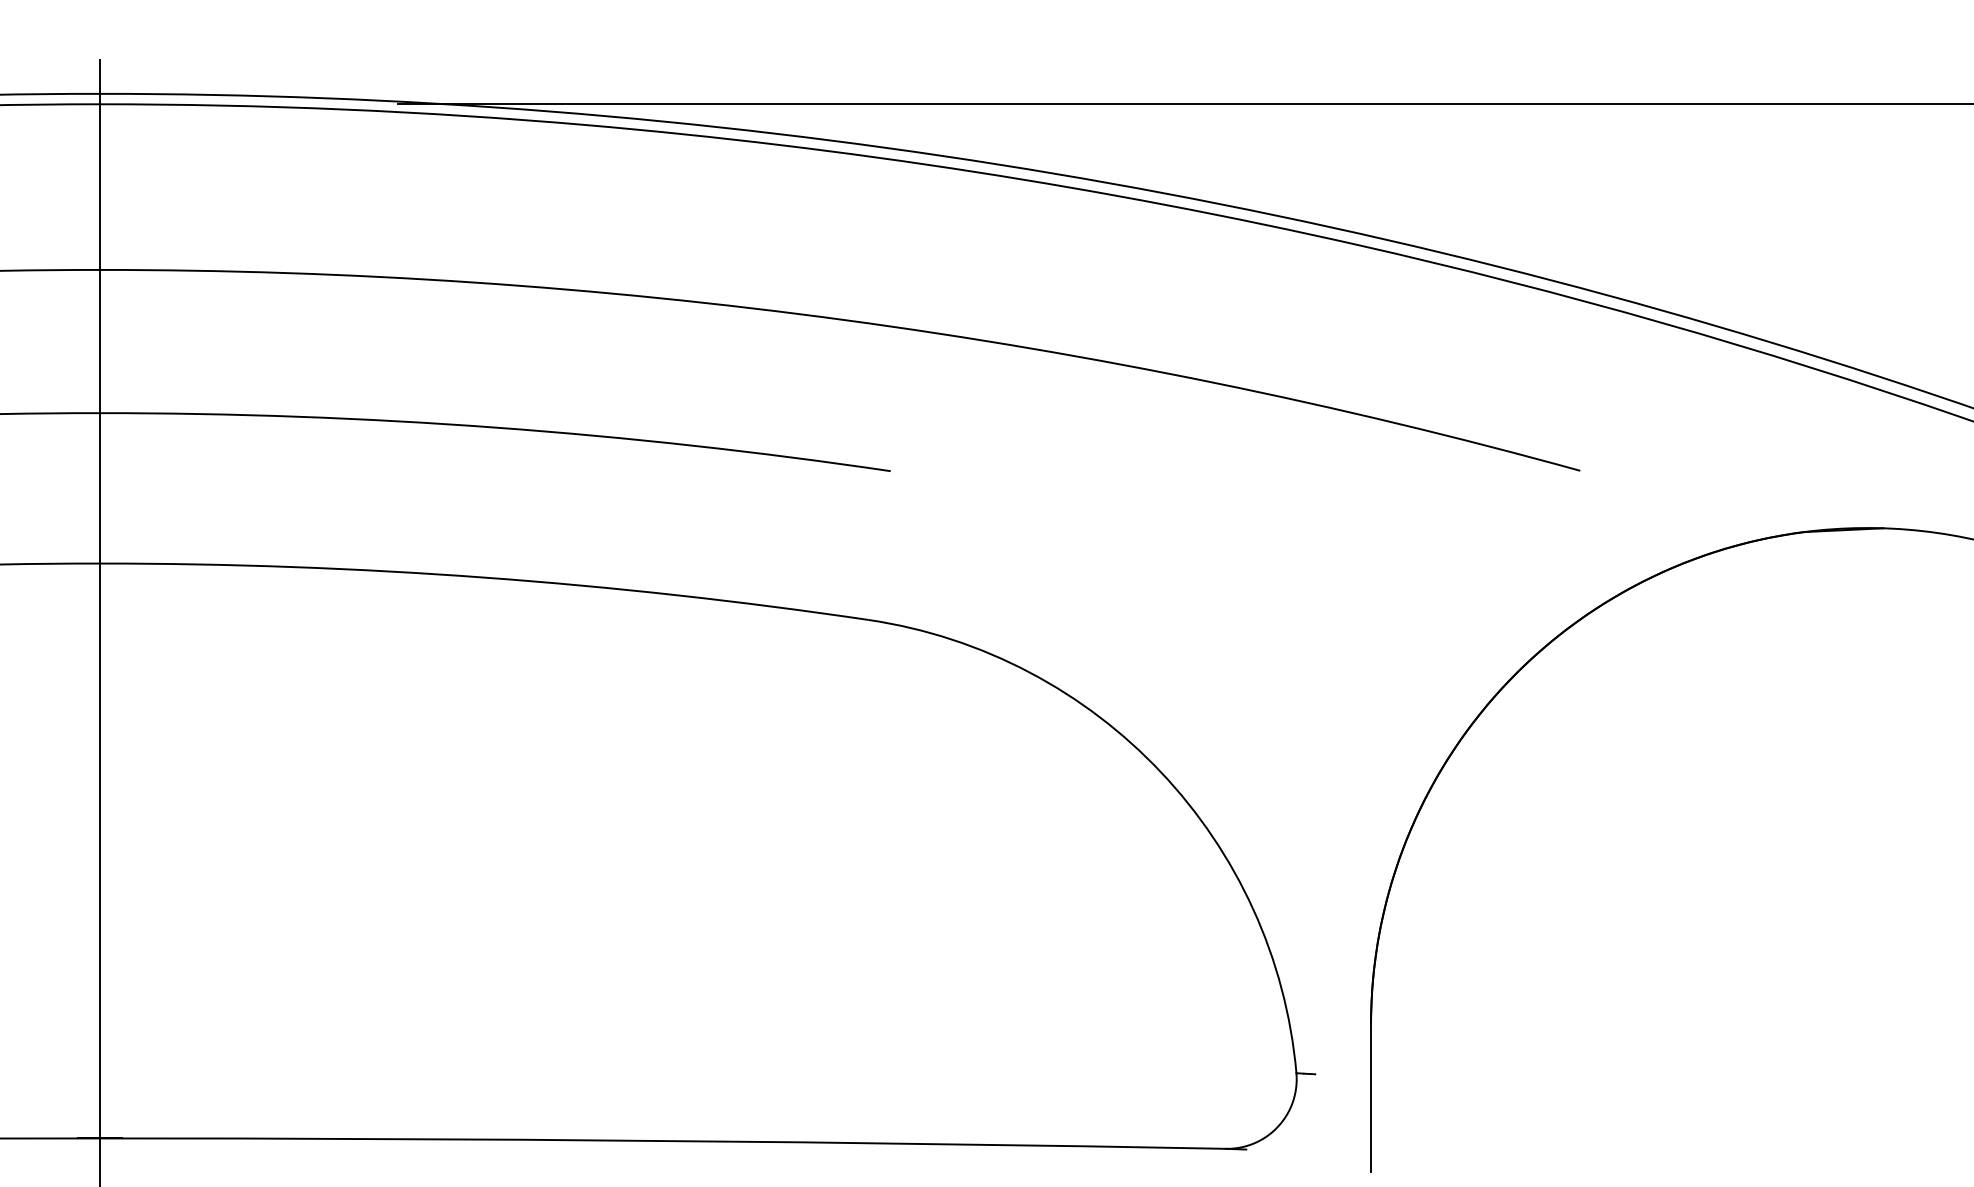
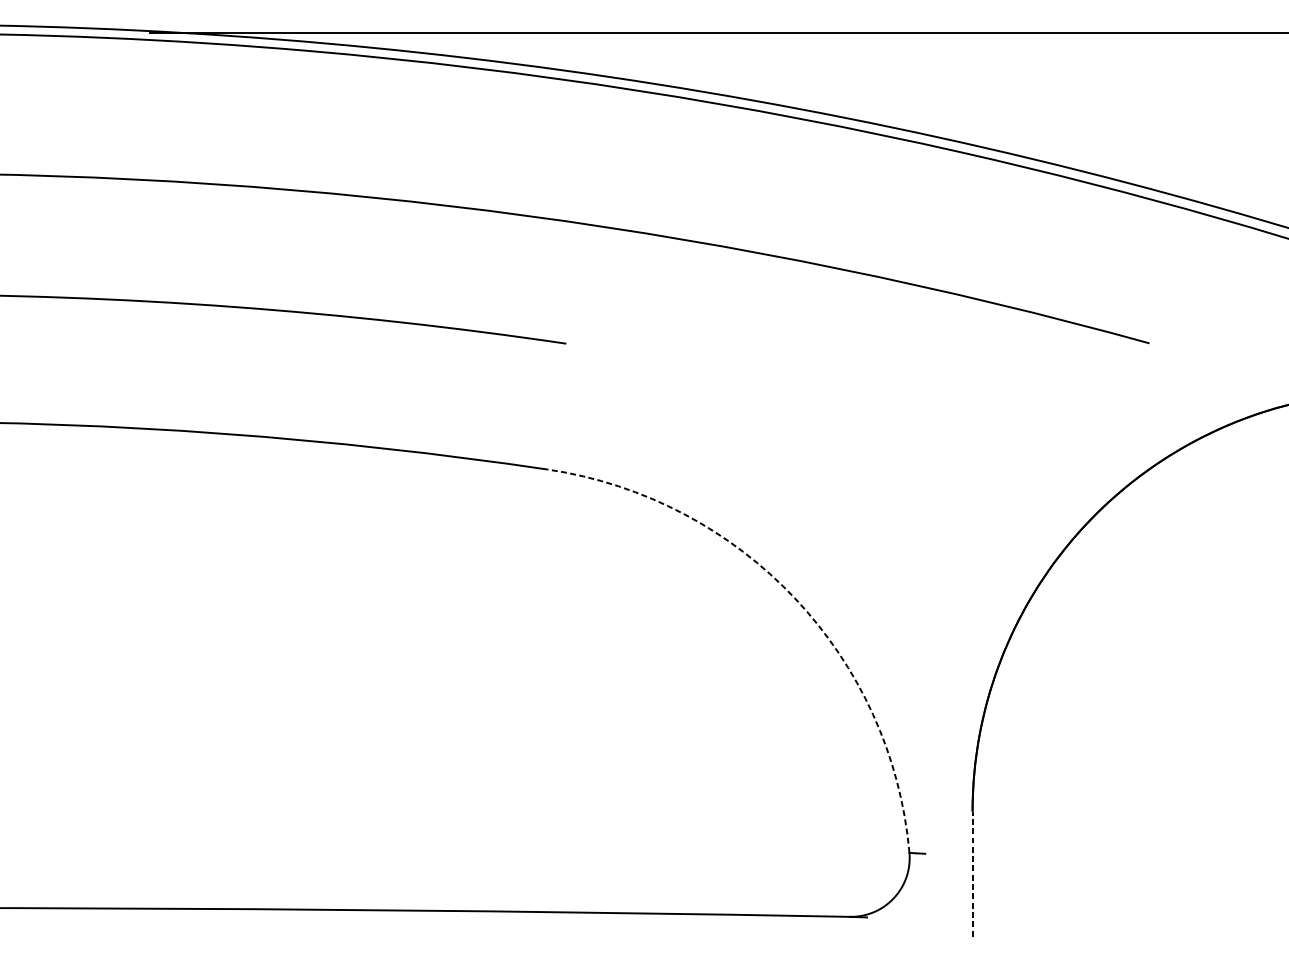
arc: (1161, 772) -> (795, 598), solid -> dashed
line: (1371, 1098) -> (972, 874), solid -> dashed

